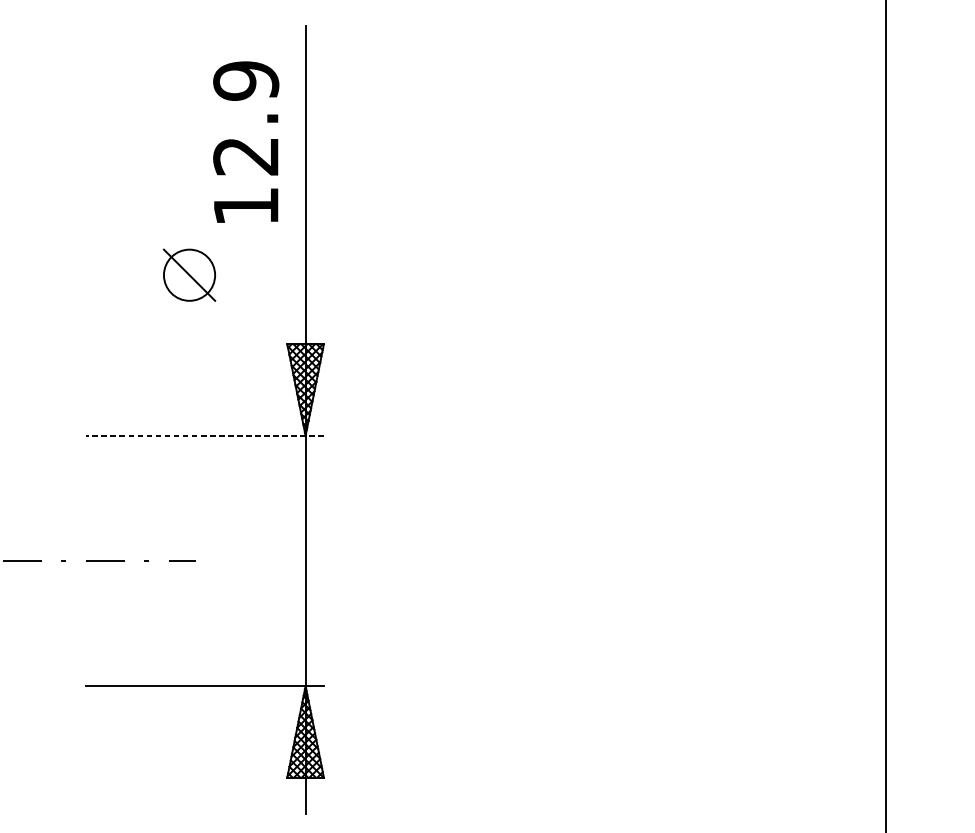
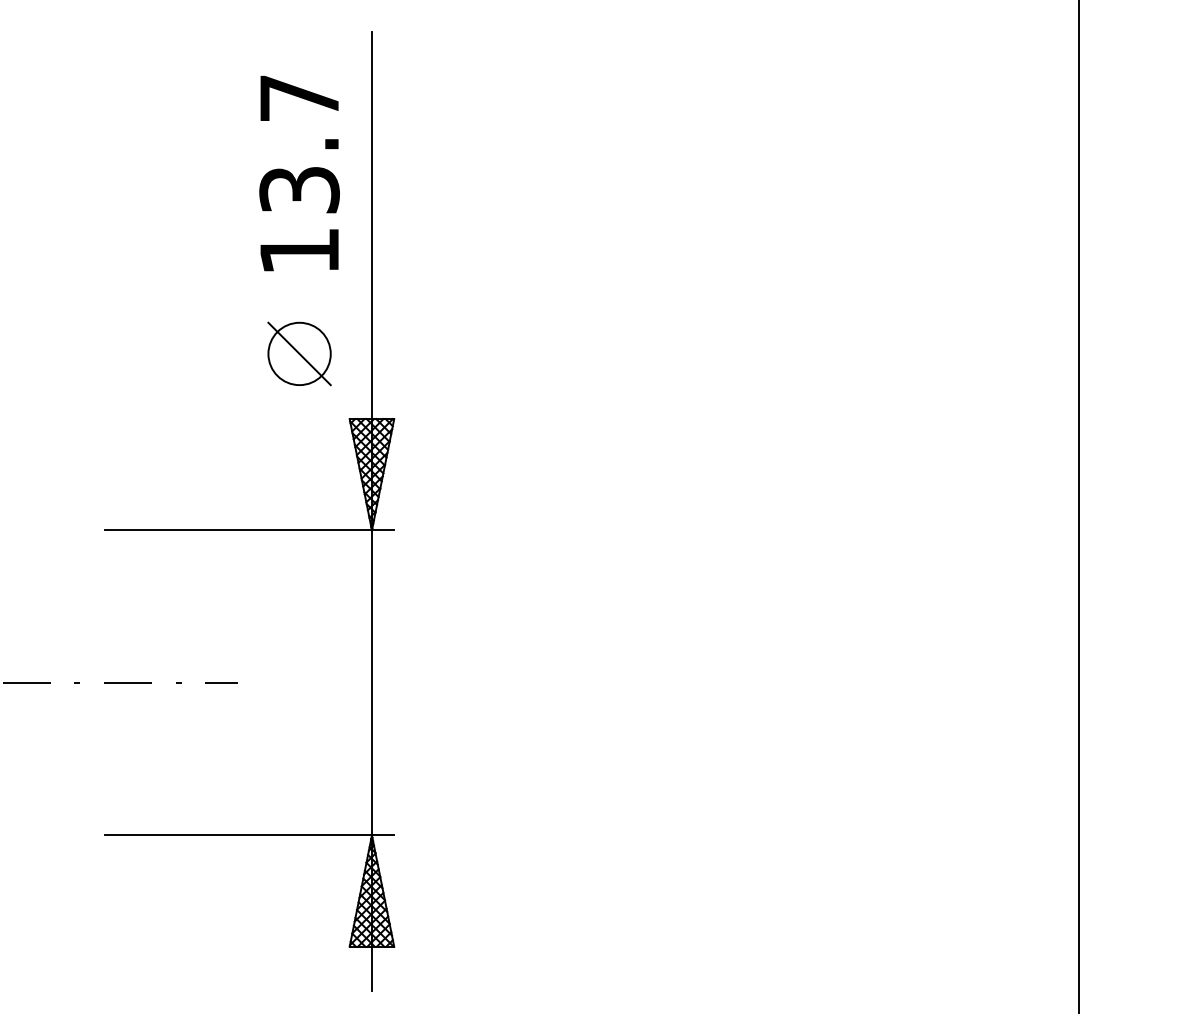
text: (246, 118) -> (299, 143), 12.9 -> 13.7
part: (189, 274) -> (299, 353), moved
line: (205, 435) -> (249, 530), dashed -> solid

